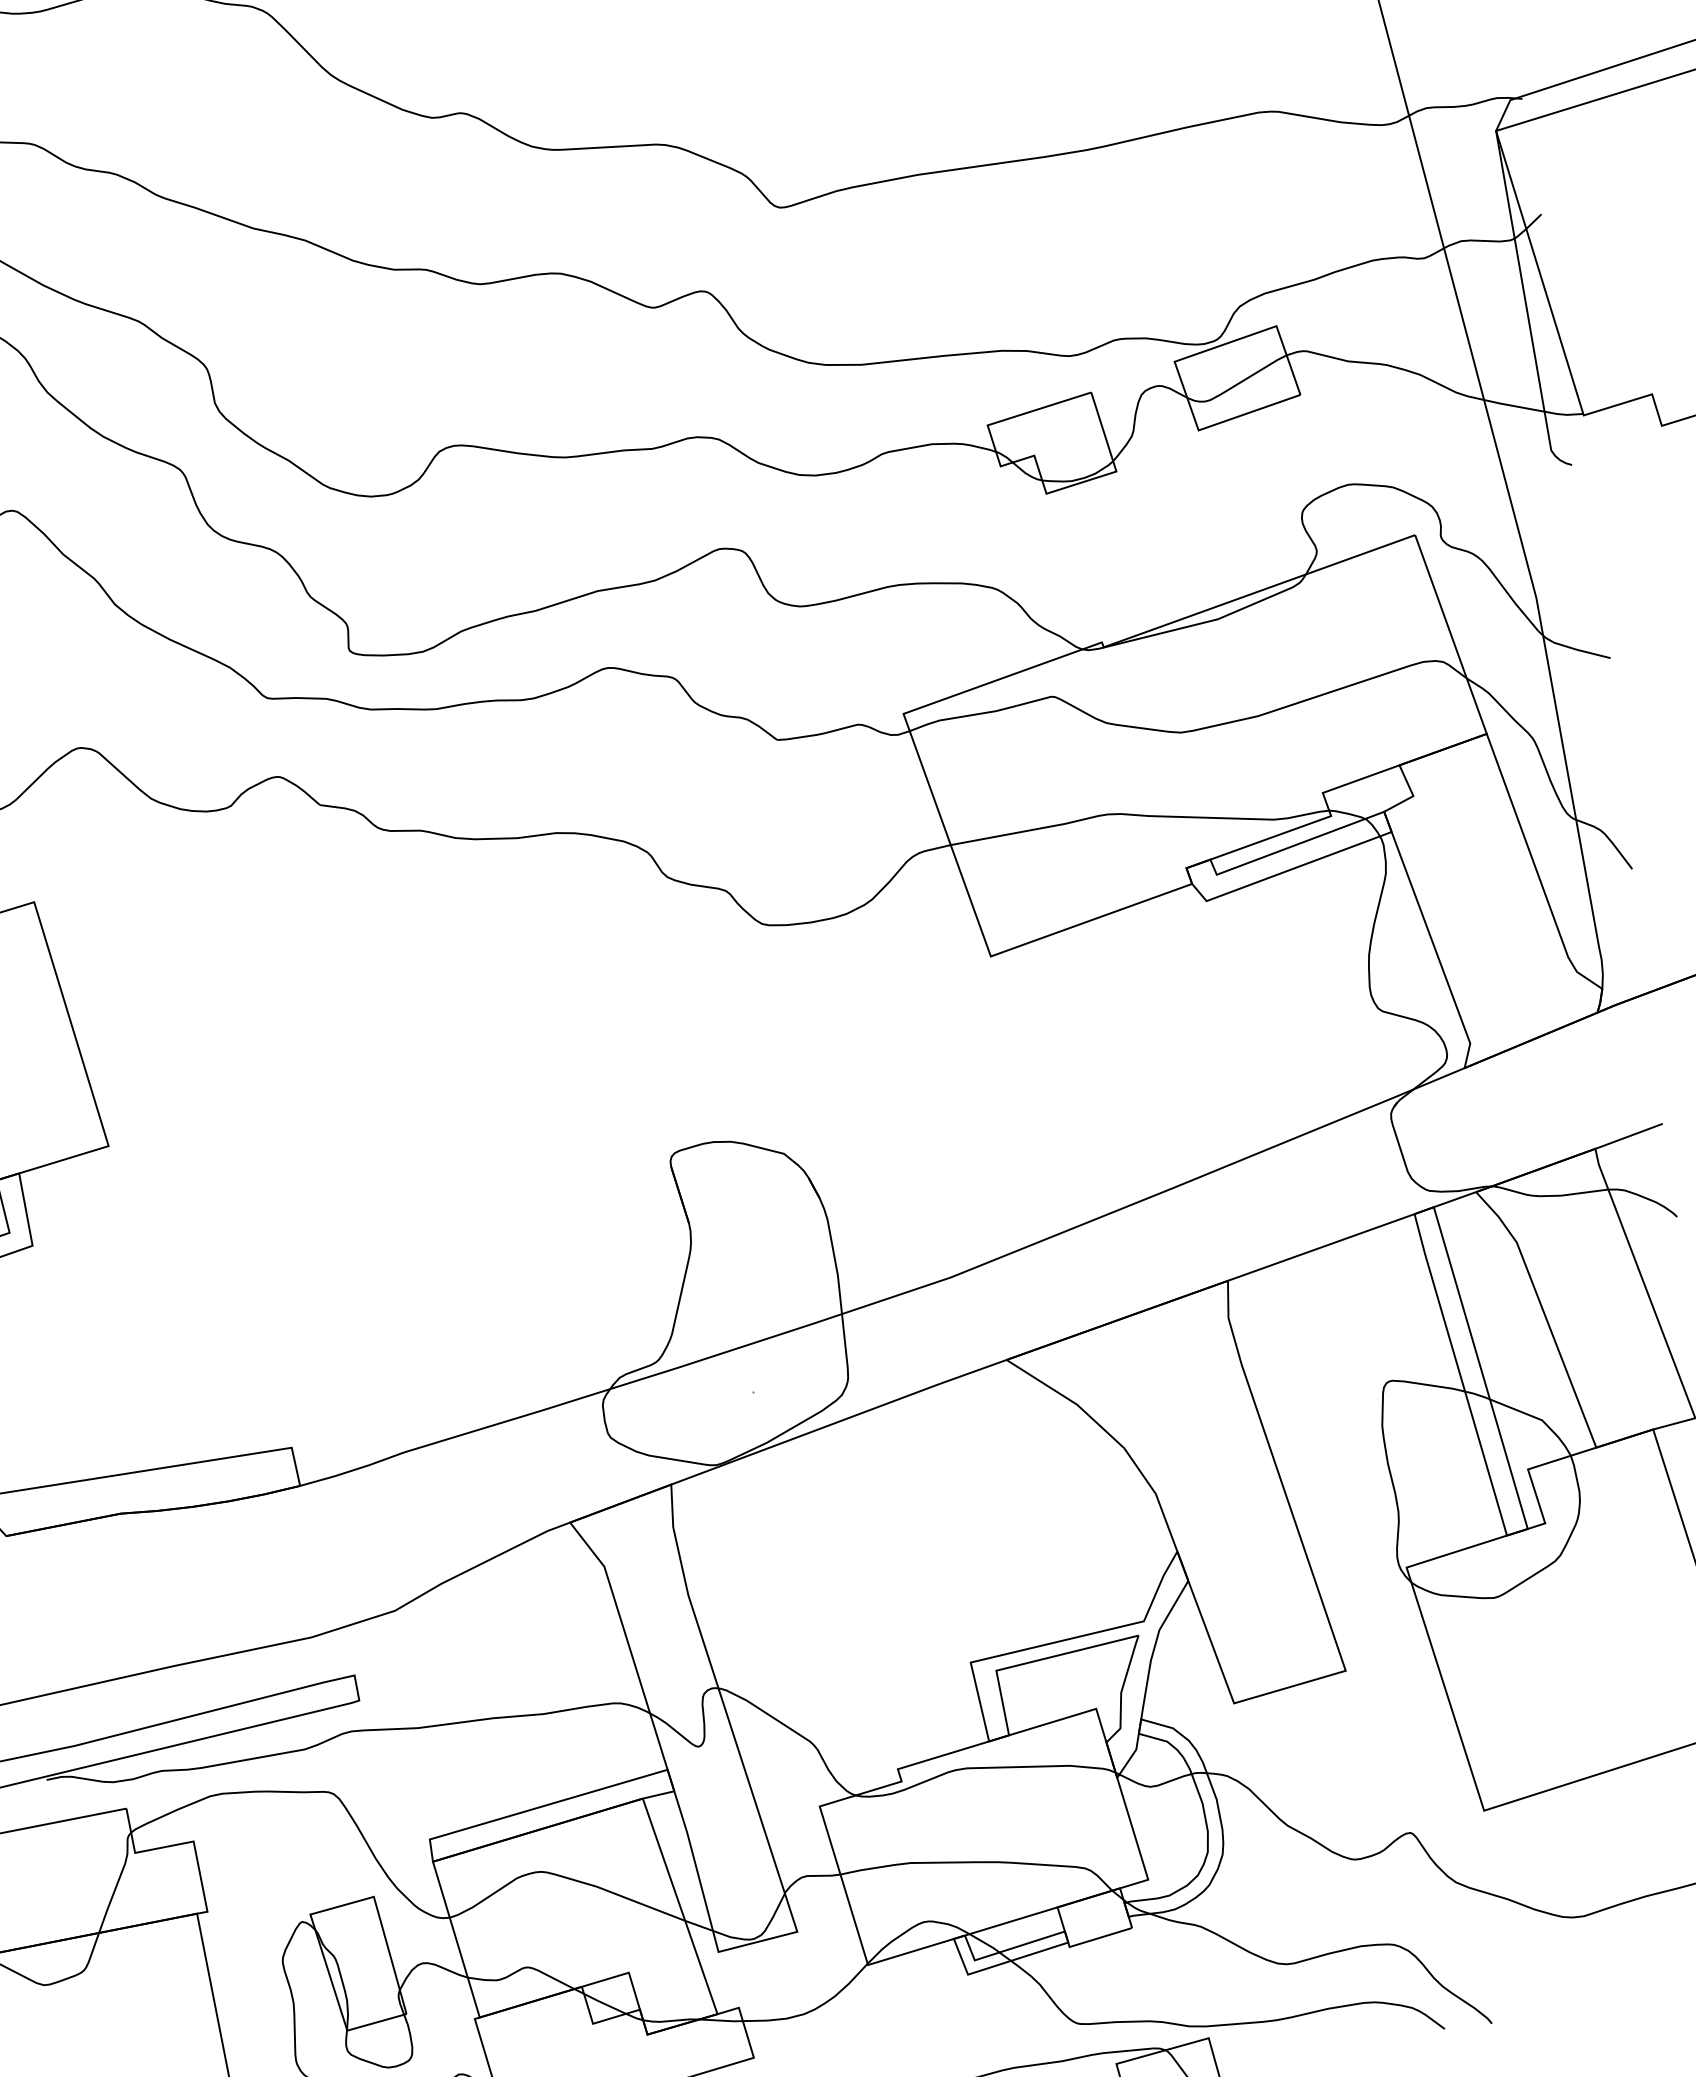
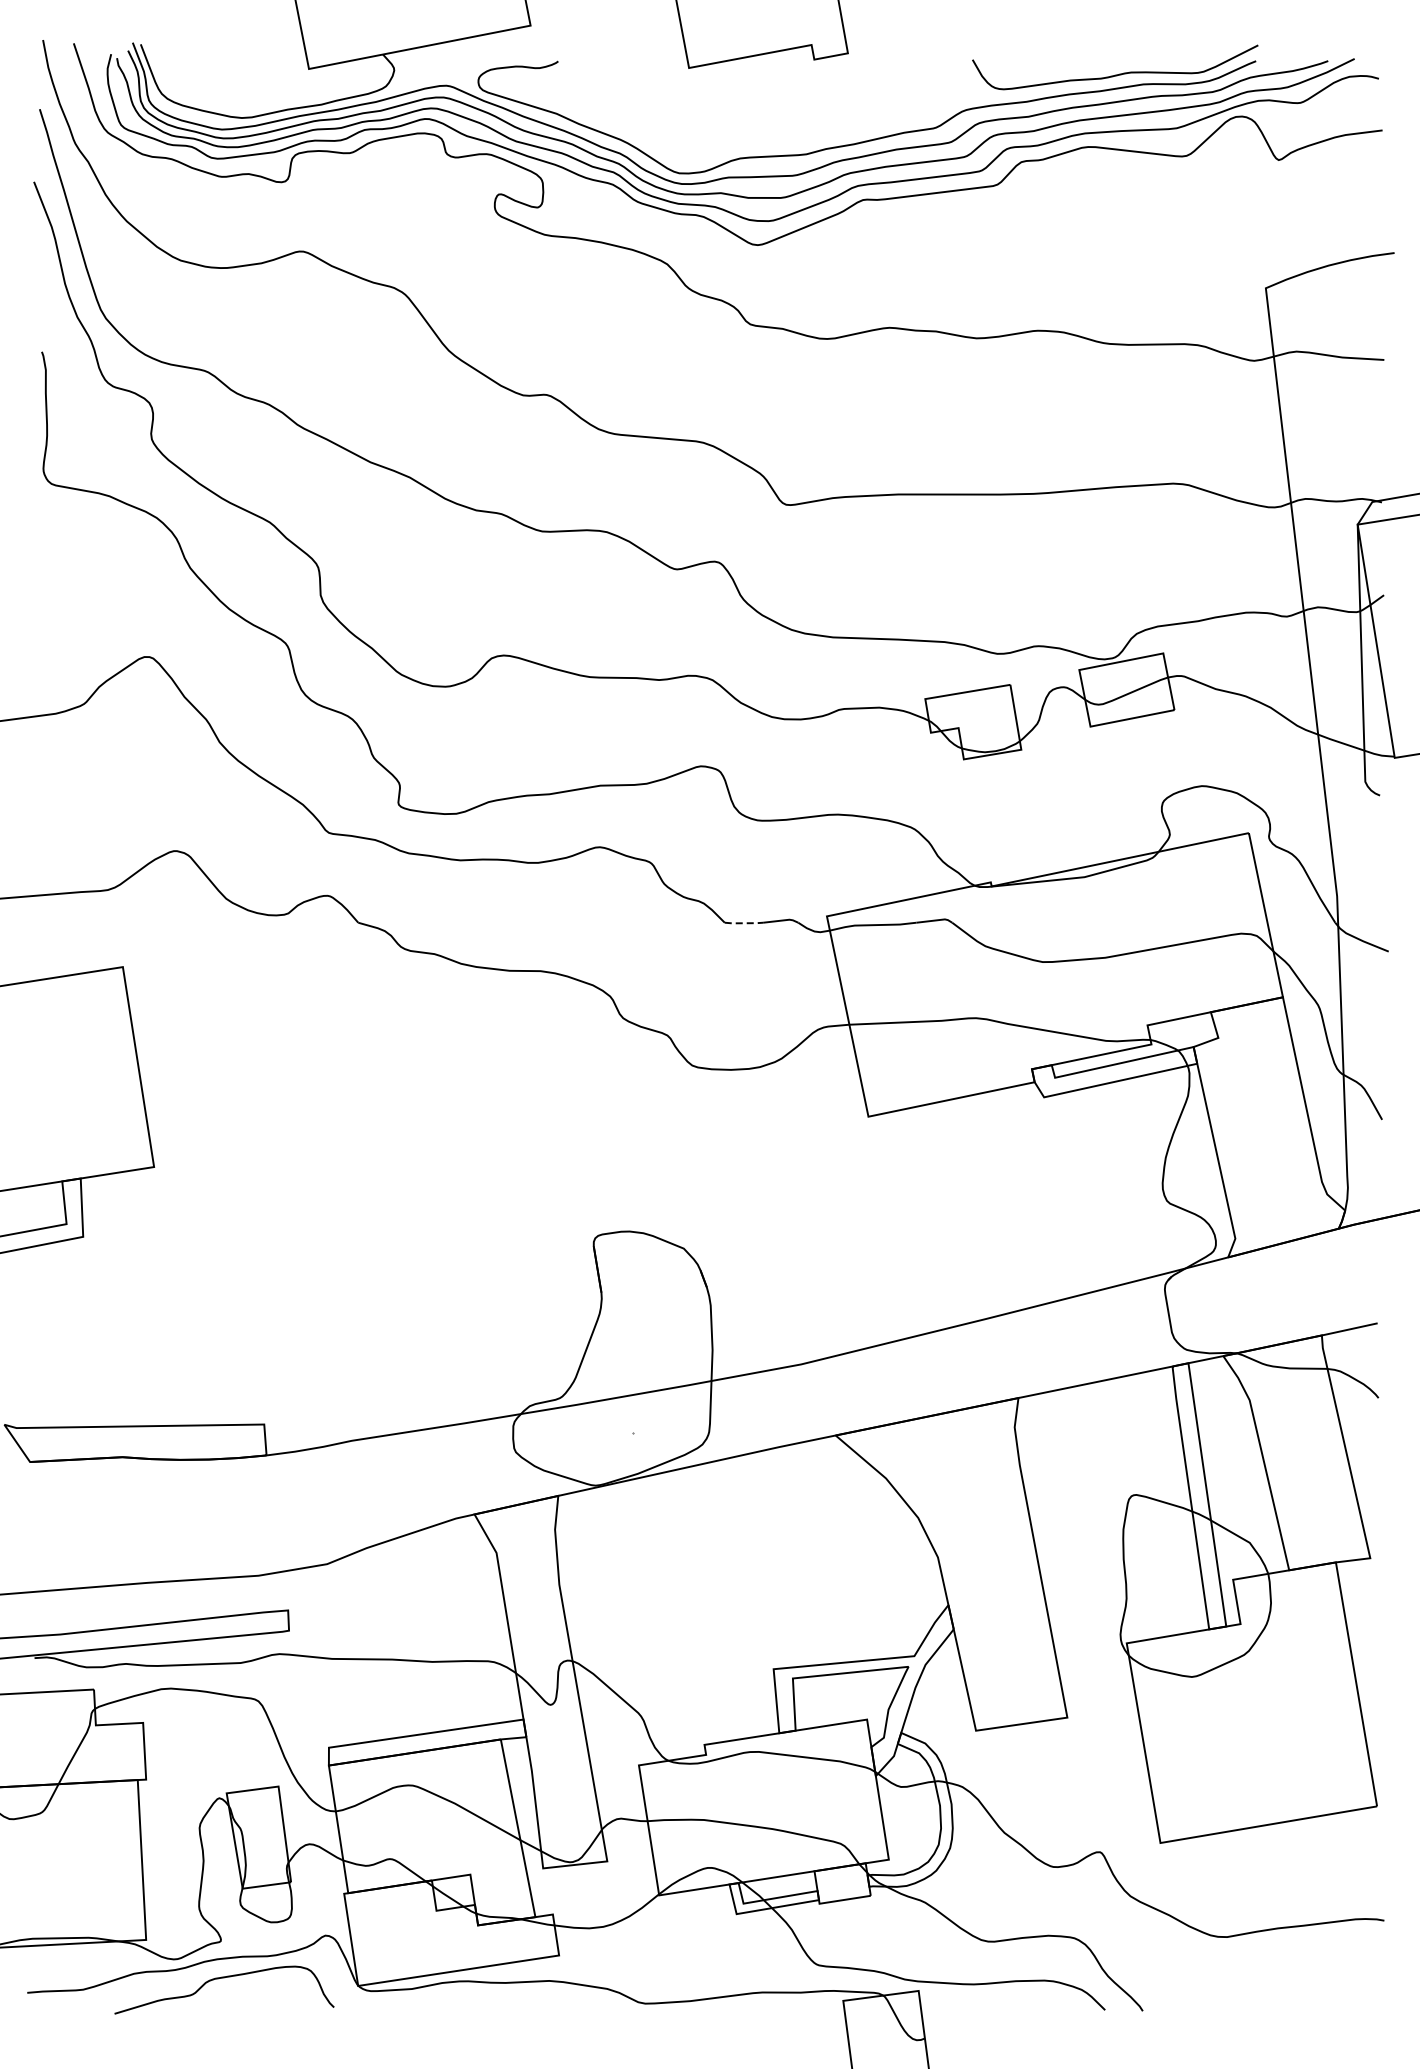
line: (800, 737) -> (743, 923), solid -> dashed

